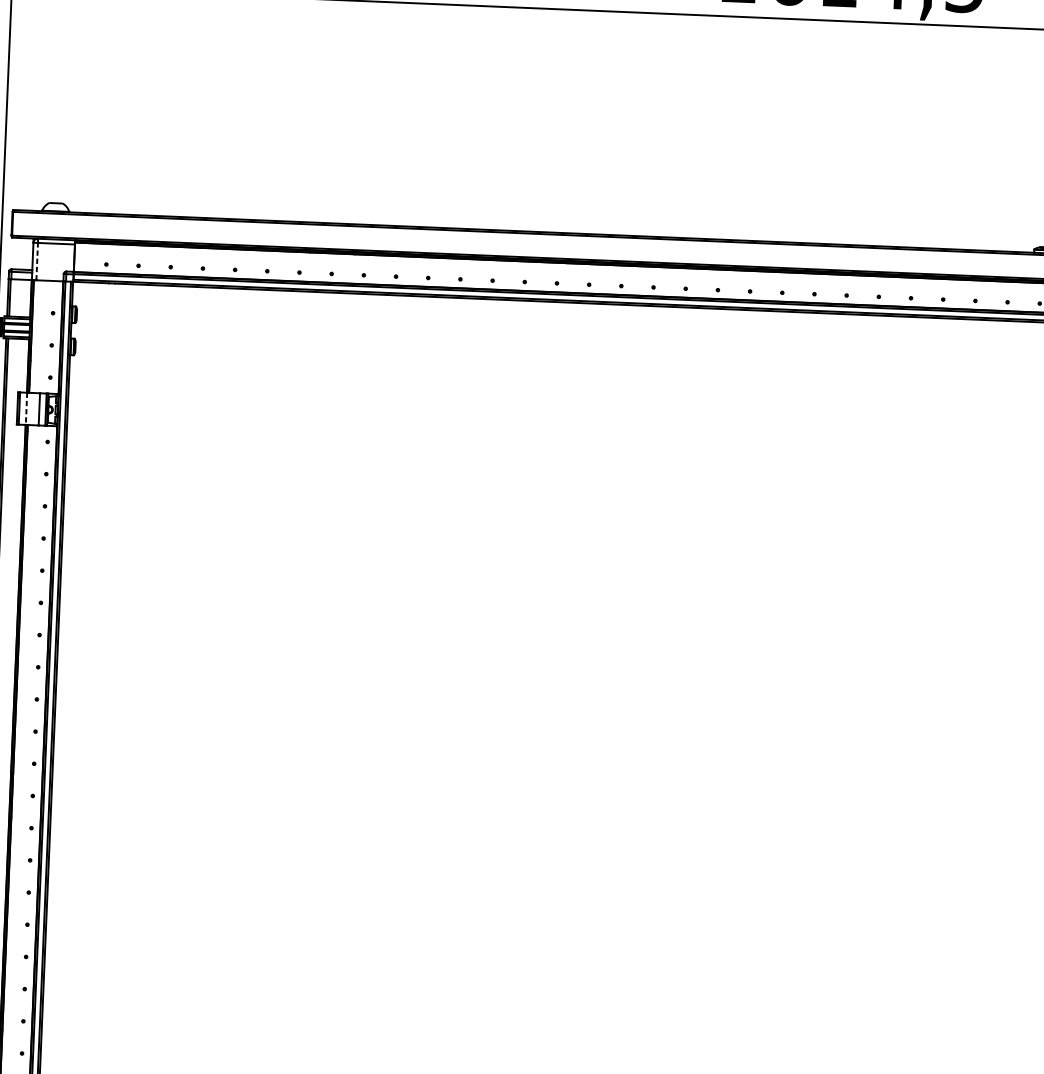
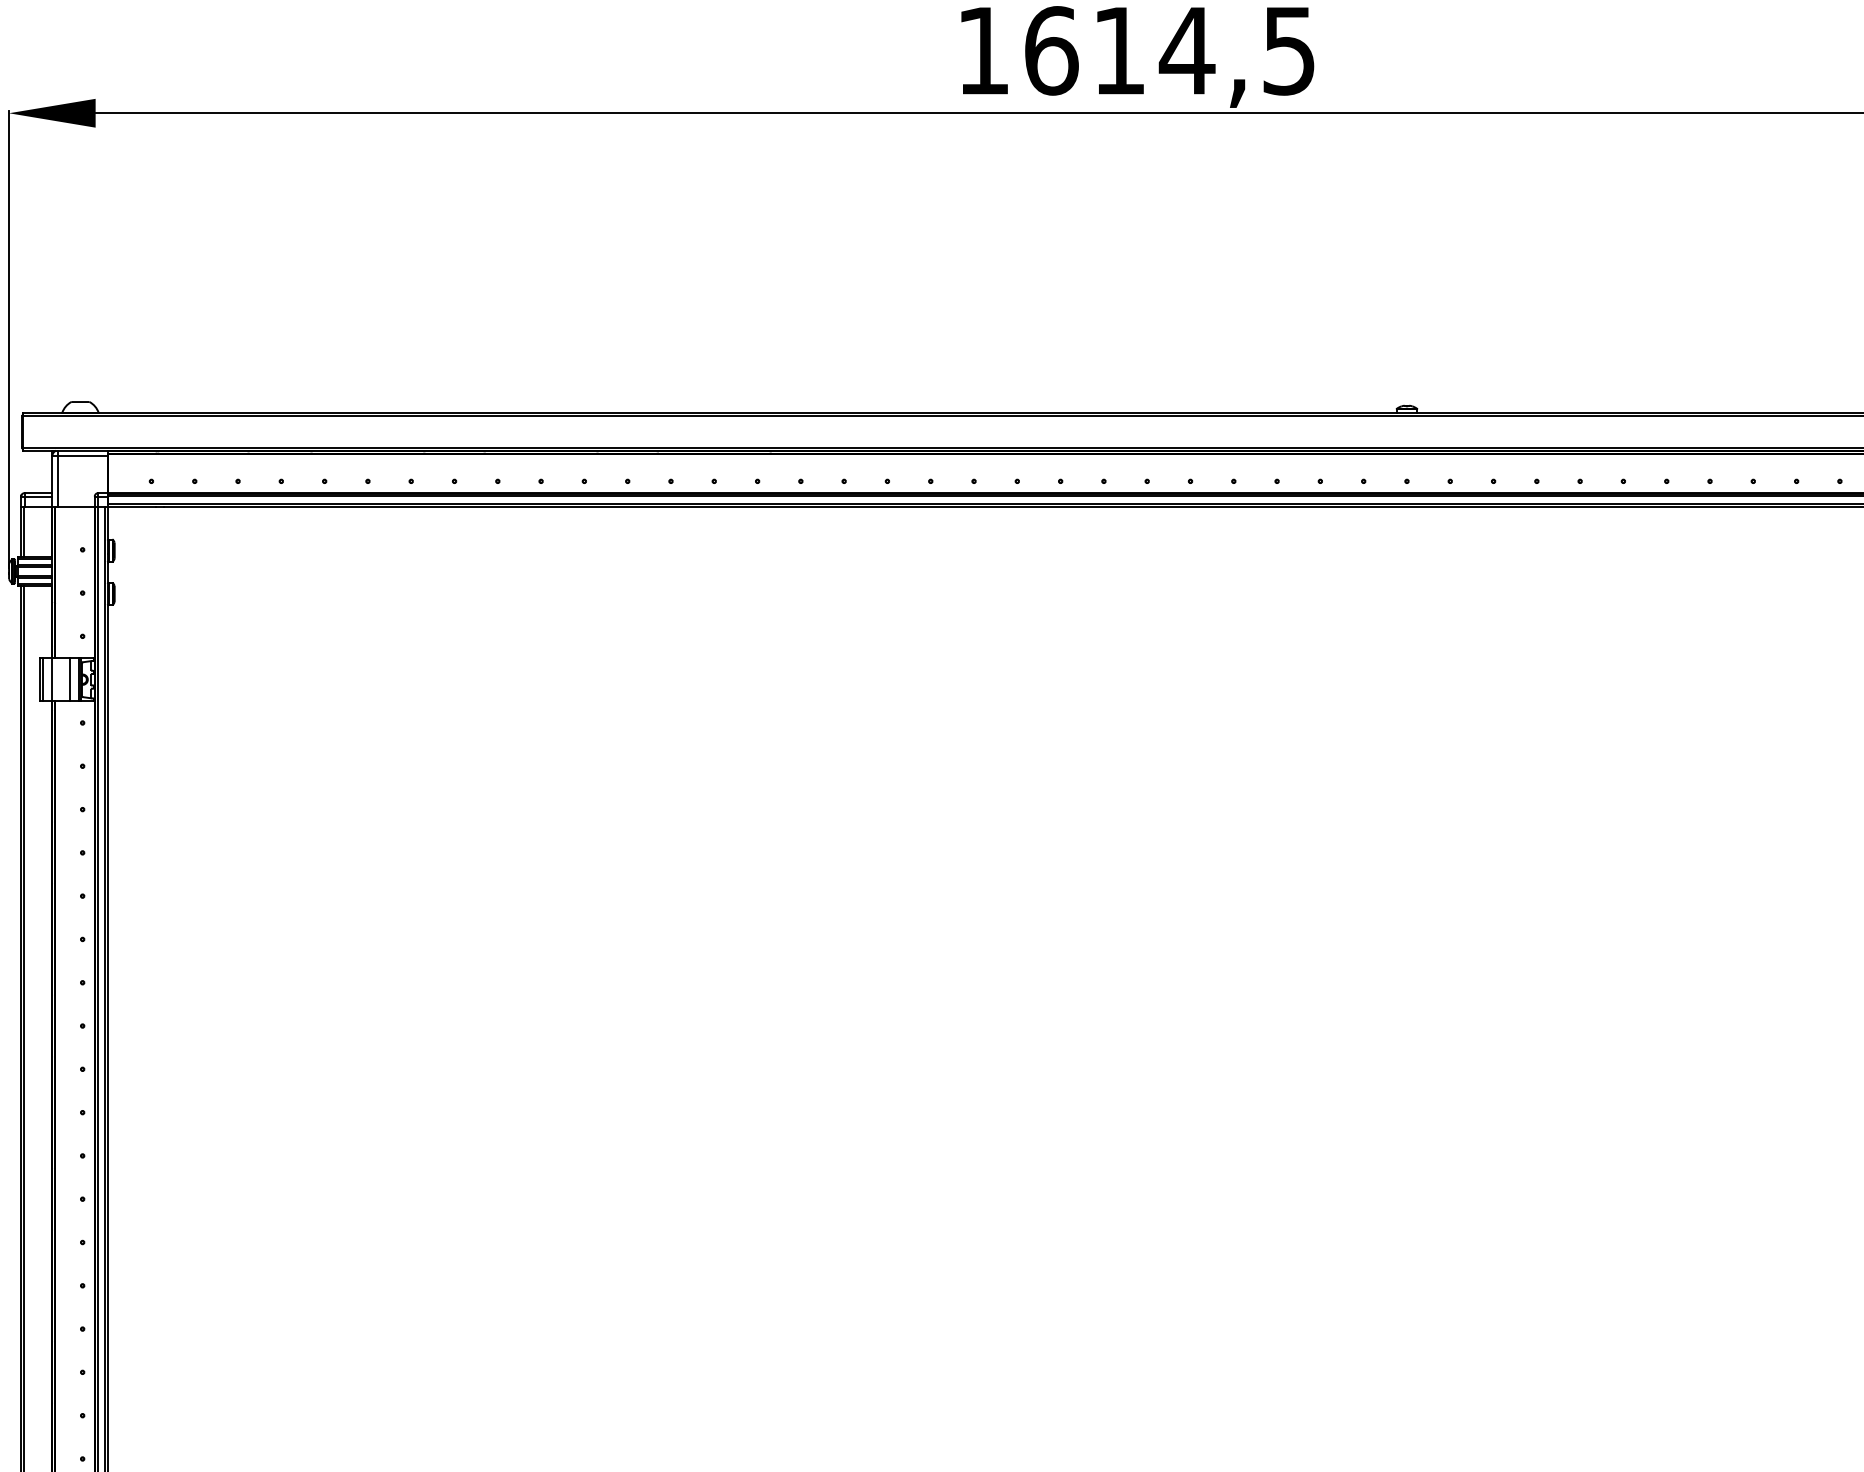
line: (37, 260) -> (58, 480), dashed -> solid
line: (26, 408) -> (52, 679), dashed -> solid

